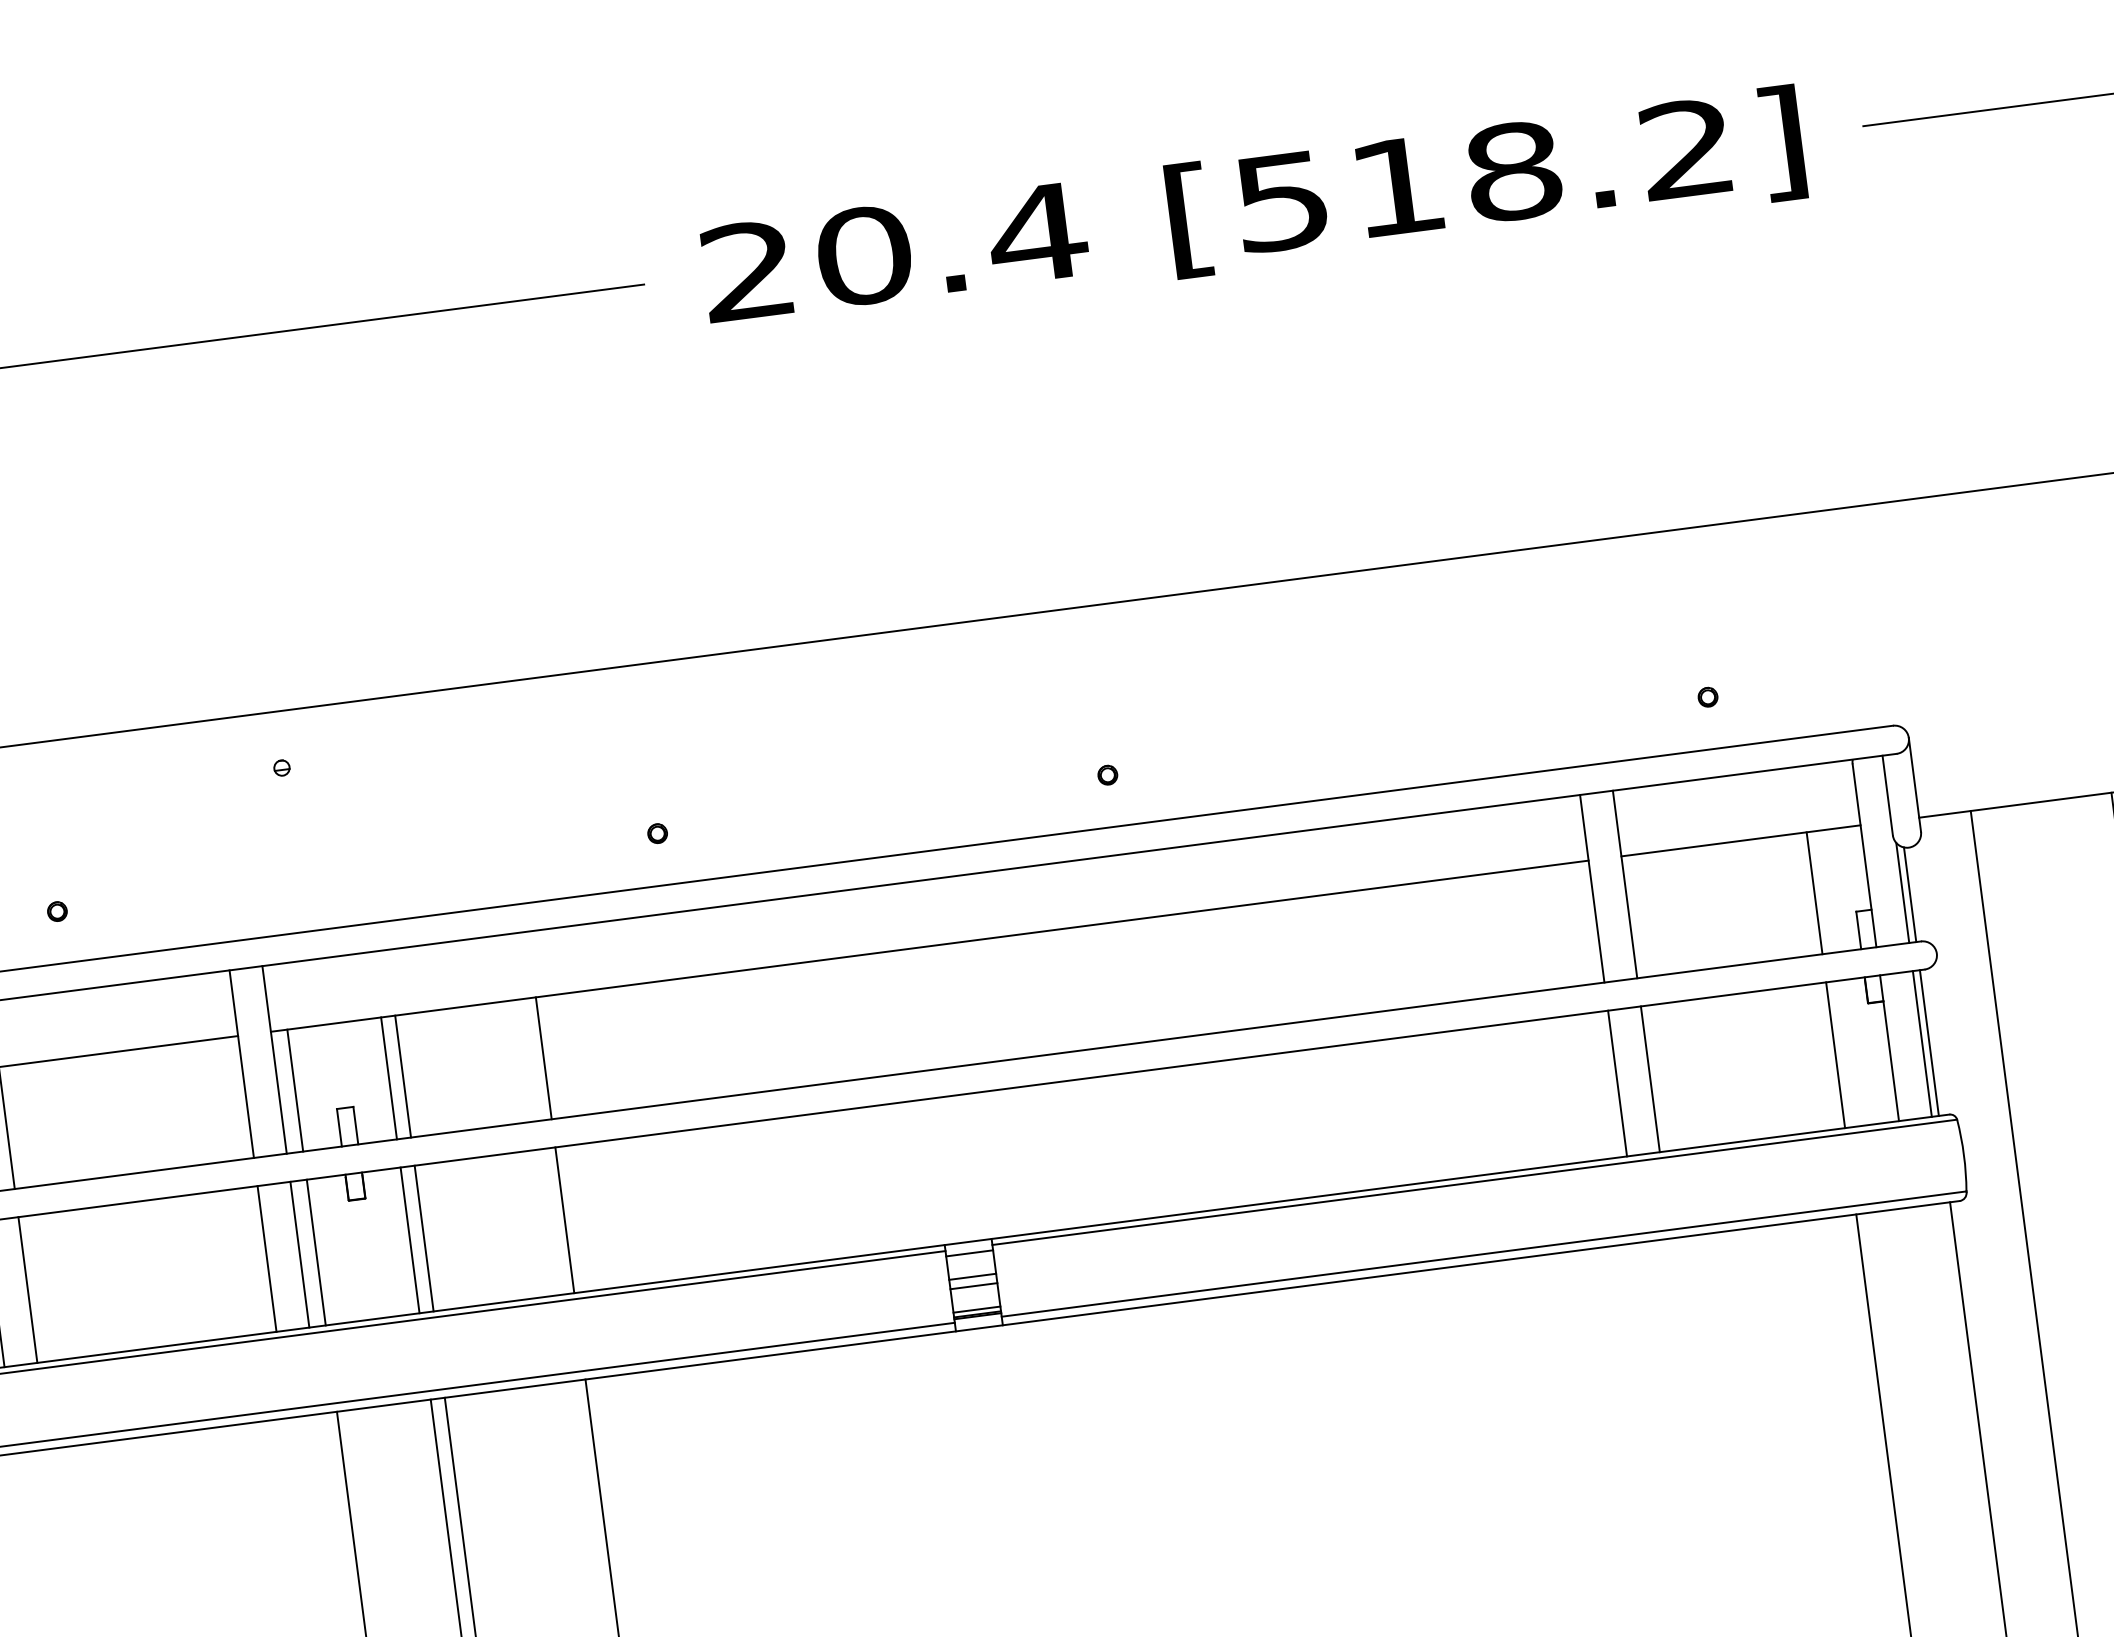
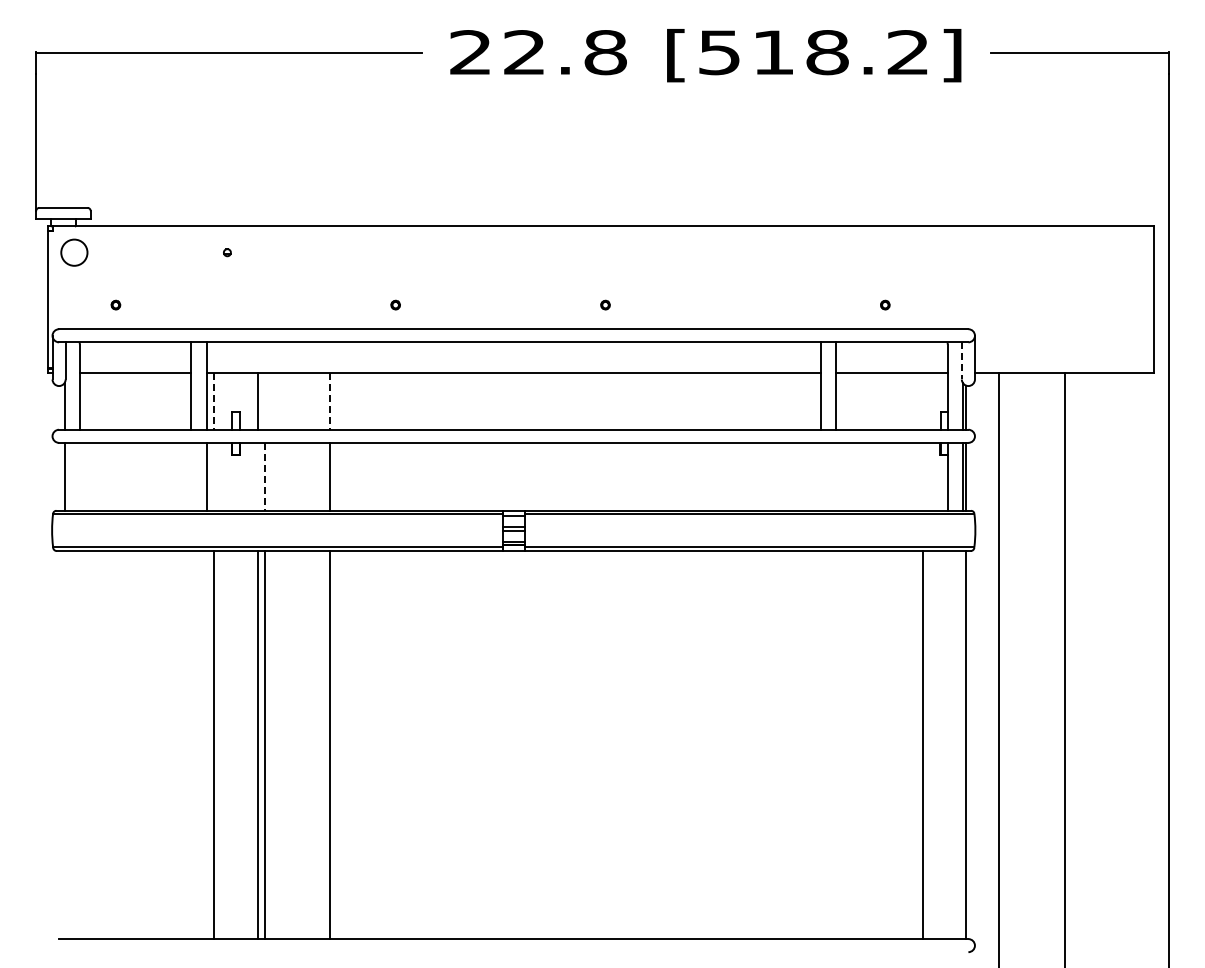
text: (951, 244) -> (565, 52), 20.4 -> 22.8
line: (1886, 794) -> (961, 360), solid -> dashed
line: (1814, 891) -> (922, 400), removed
line: (1835, 1054) -> (922, 476), removed
line: (544, 1058) -> (330, 401), solid -> dashed
line: (402, 1074) -> (264, 400), removed
line: (1651, 1078) -> (836, 476), removed
line: (1616, 1082) -> (820, 476), removed
line: (295, 1090) -> (214, 401), solid -> dashed
line: (423, 1237) -> (264, 476), solid -> dashed
line: (411, 1239) -> (258, 476), removed
line: (316, 1251) -> (214, 476), removed
line: (267, 1258) -> (191, 476), removed
line: (27, 1289) -> (79, 476), removed

